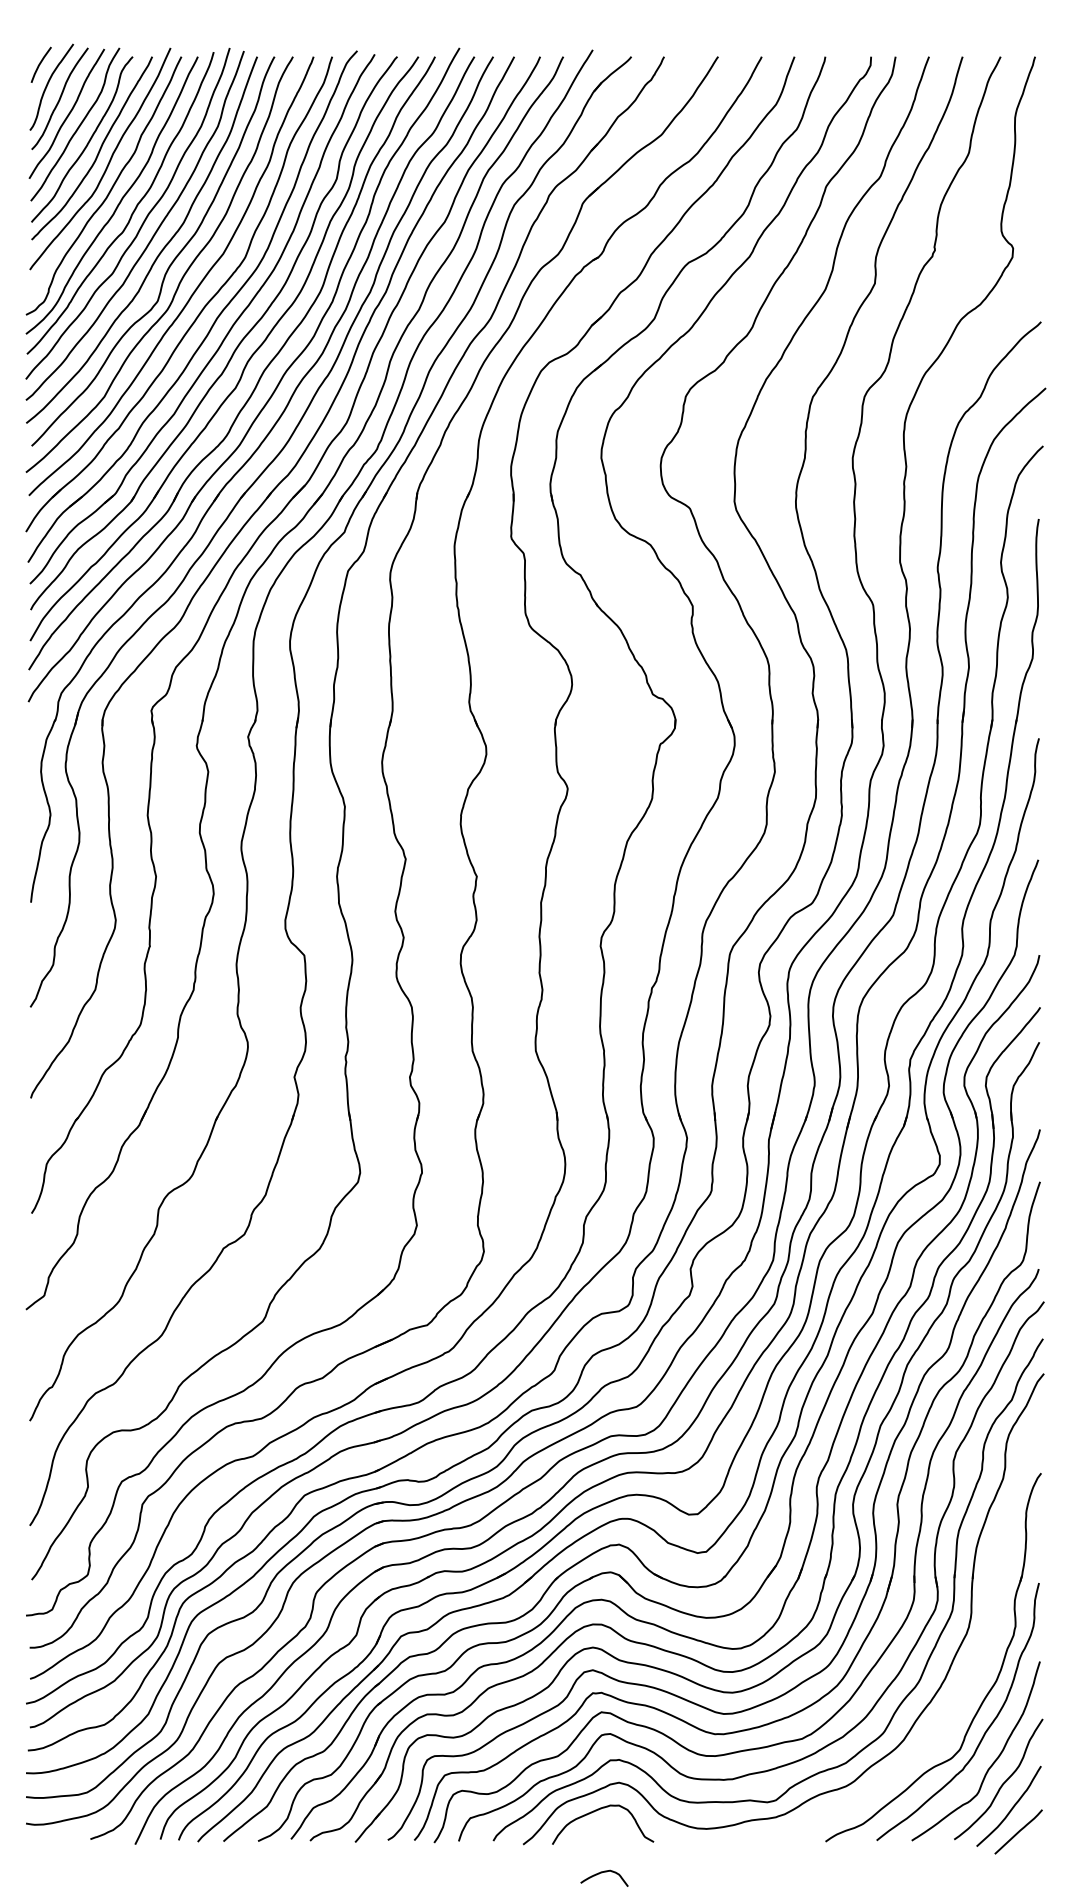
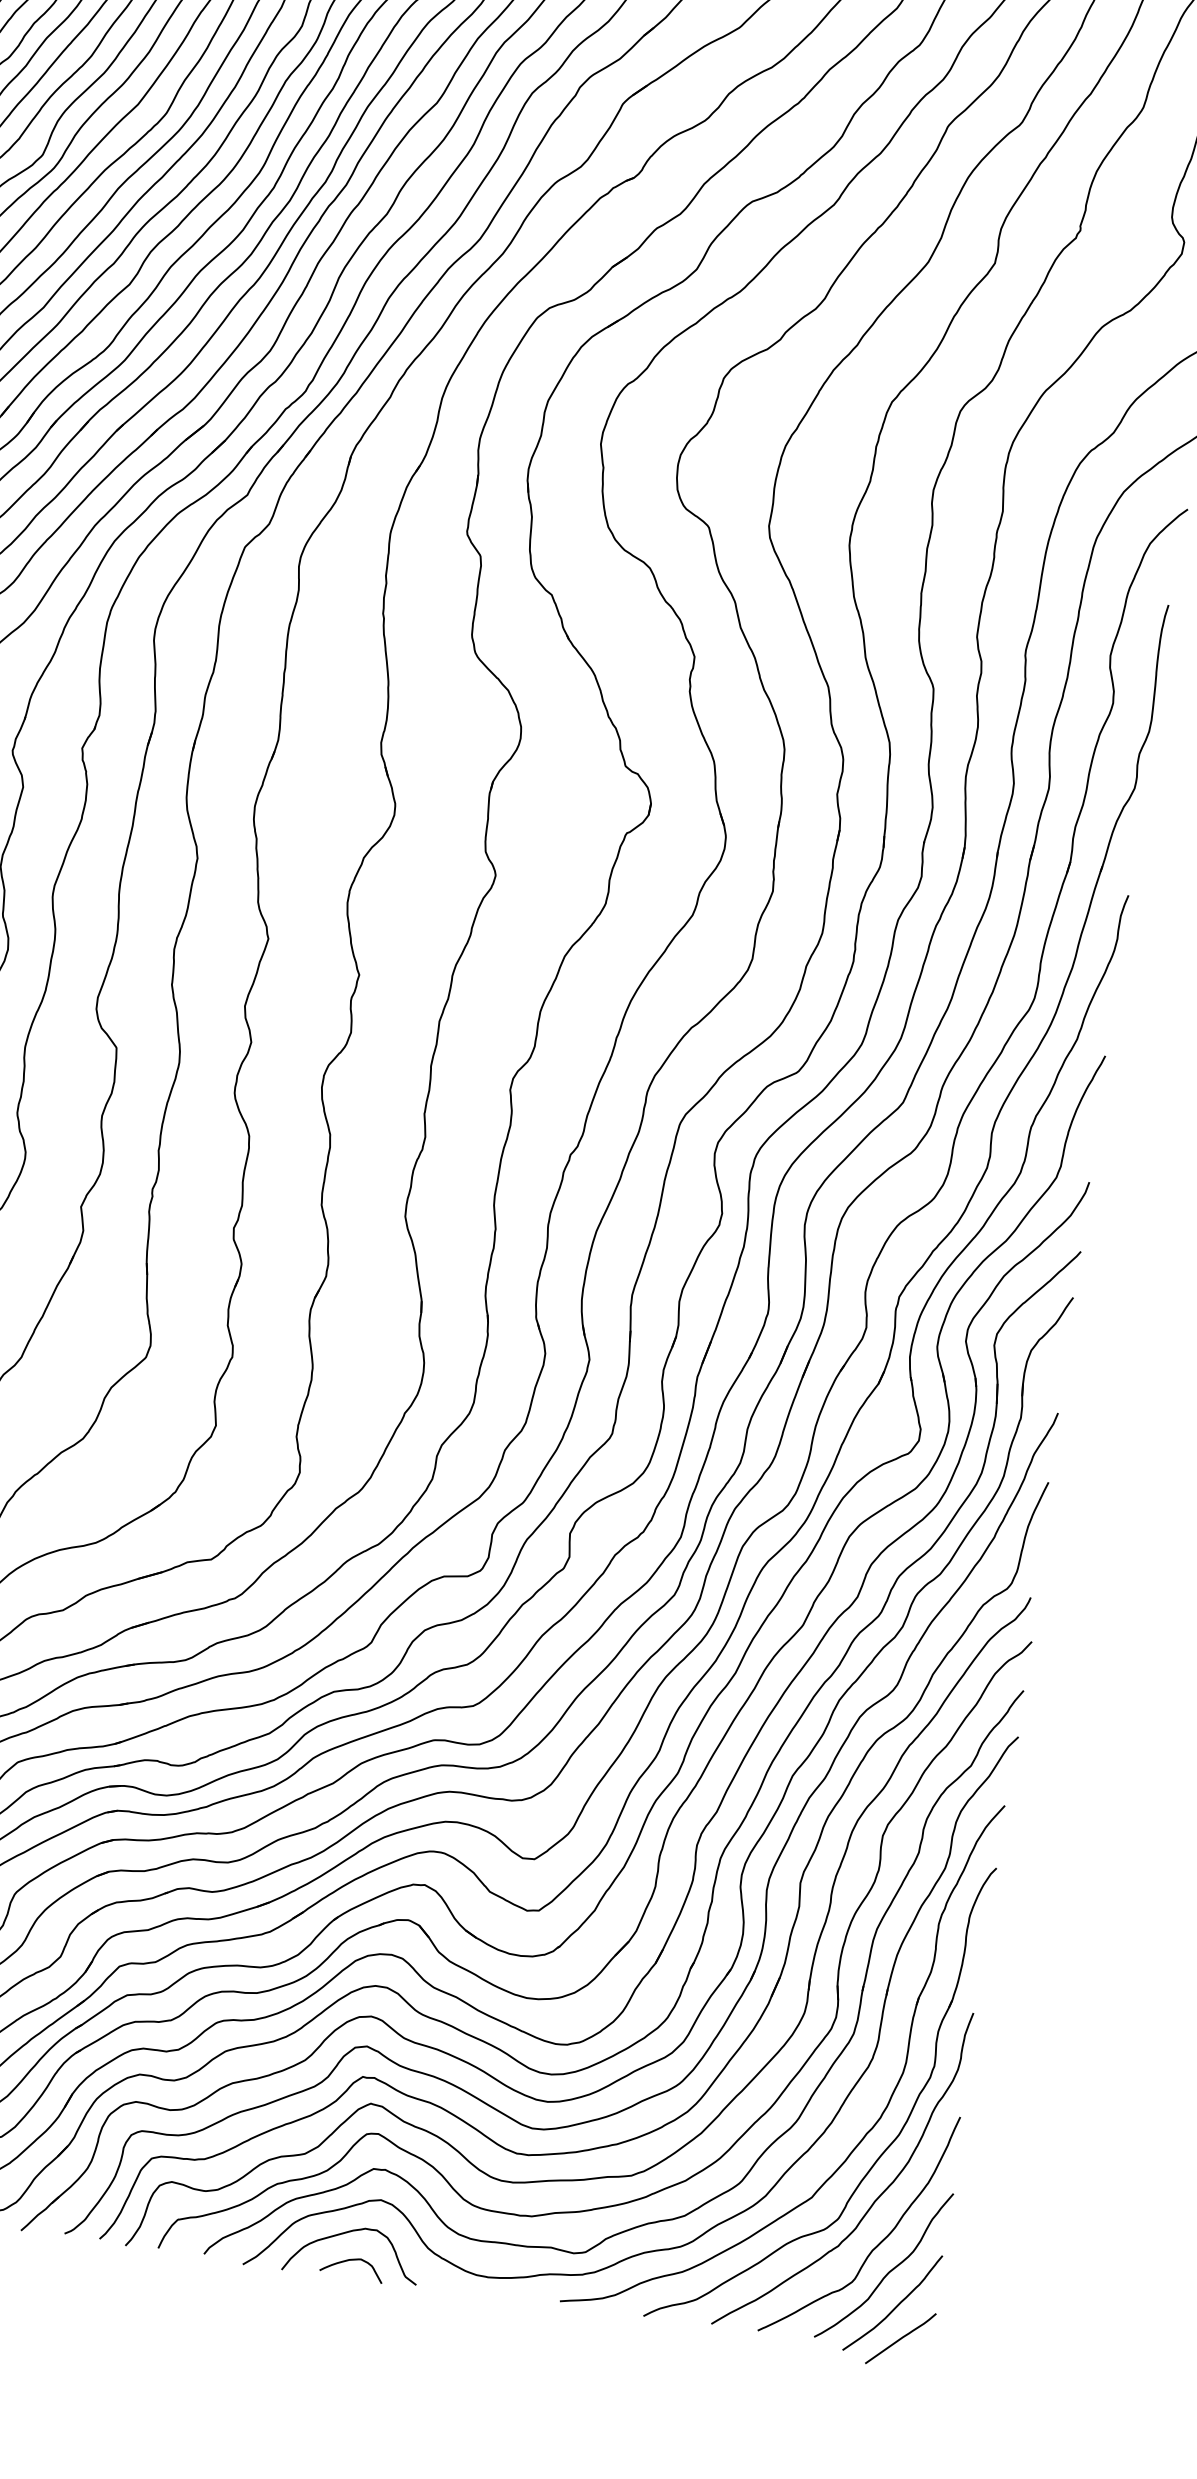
part: (971, 1682) -> (865, 2132), added
curve: (602, 1873) -> (350, 2261), moved

